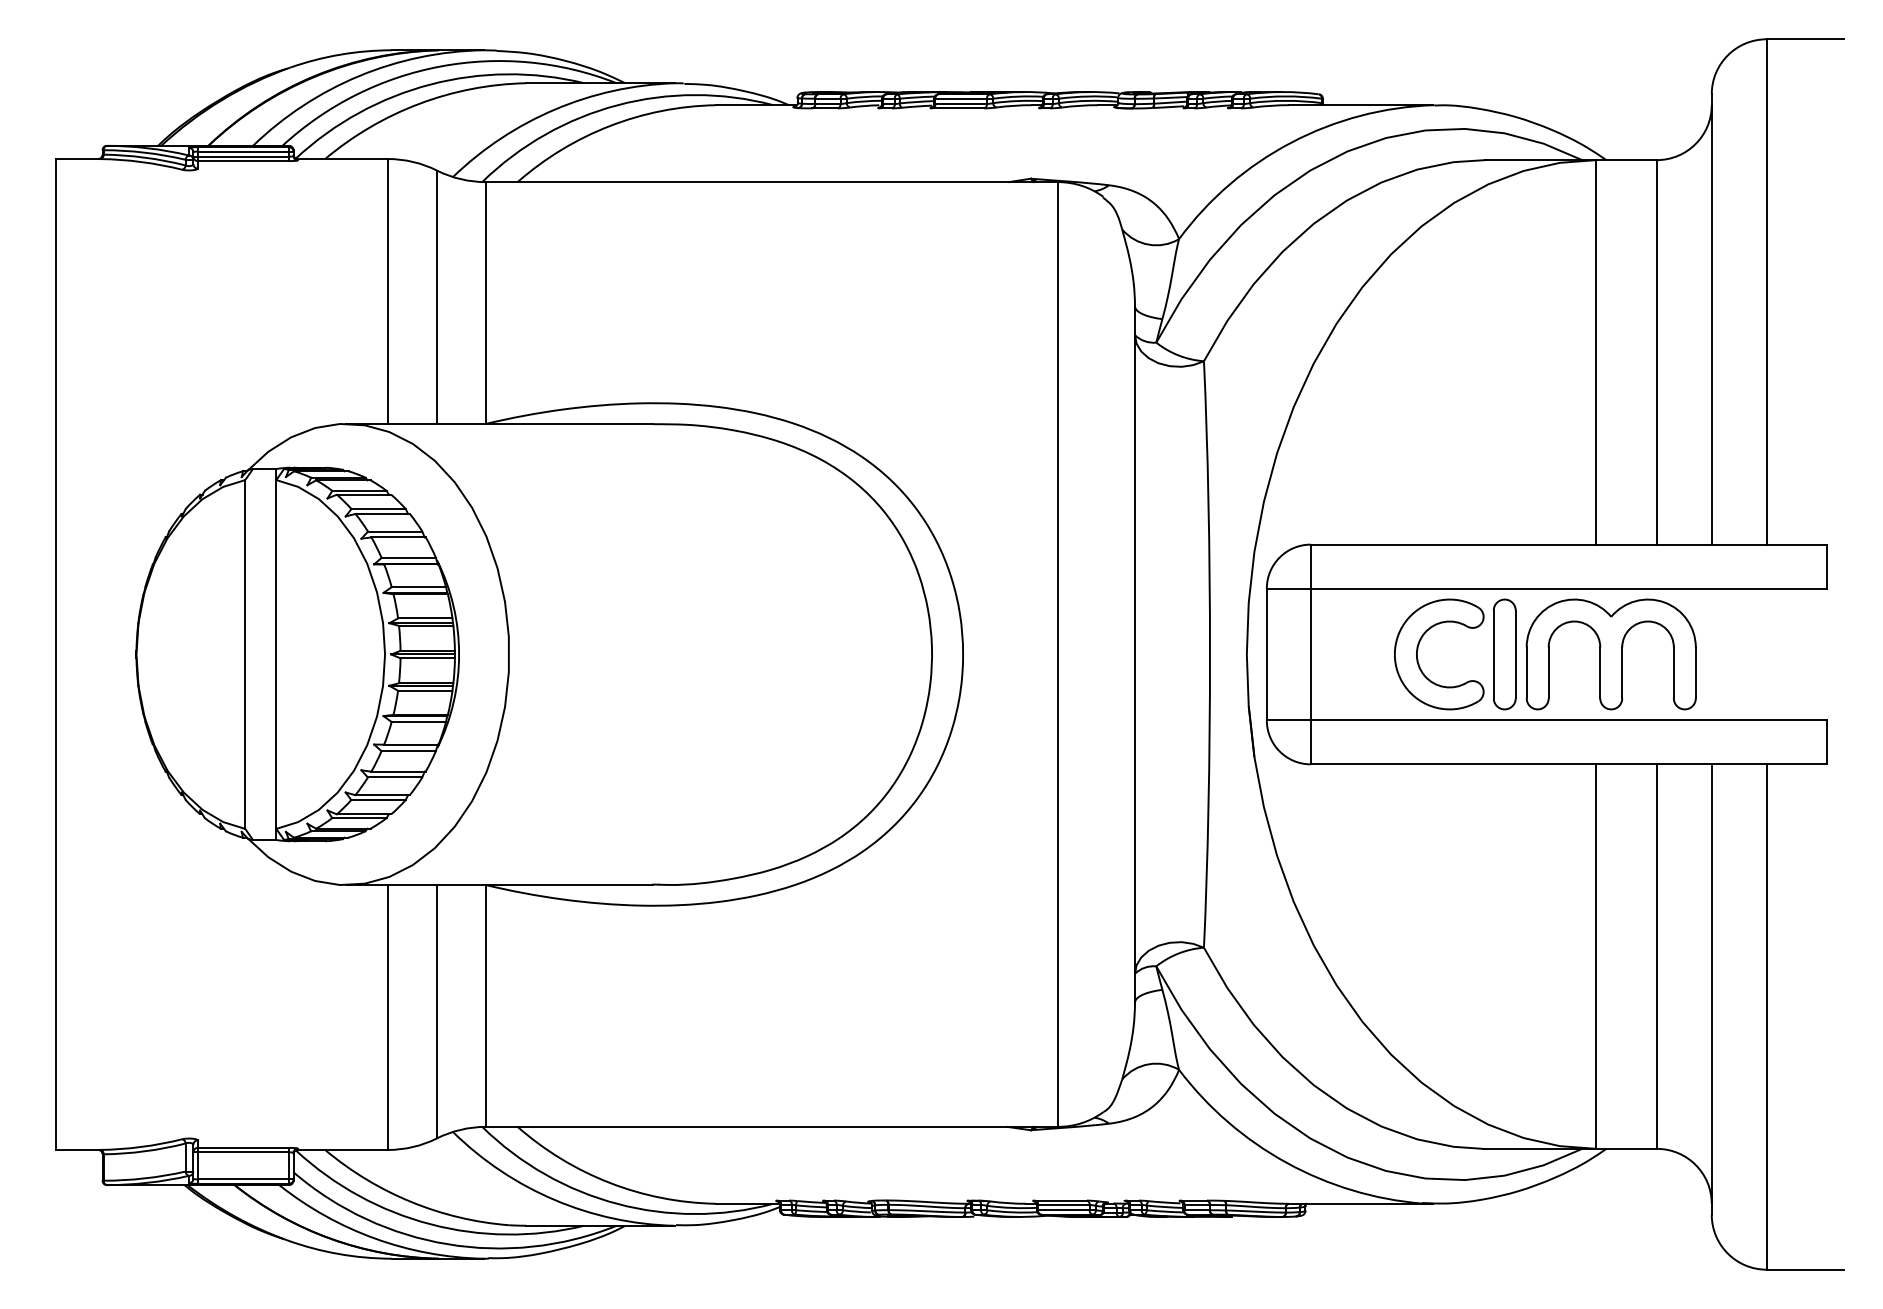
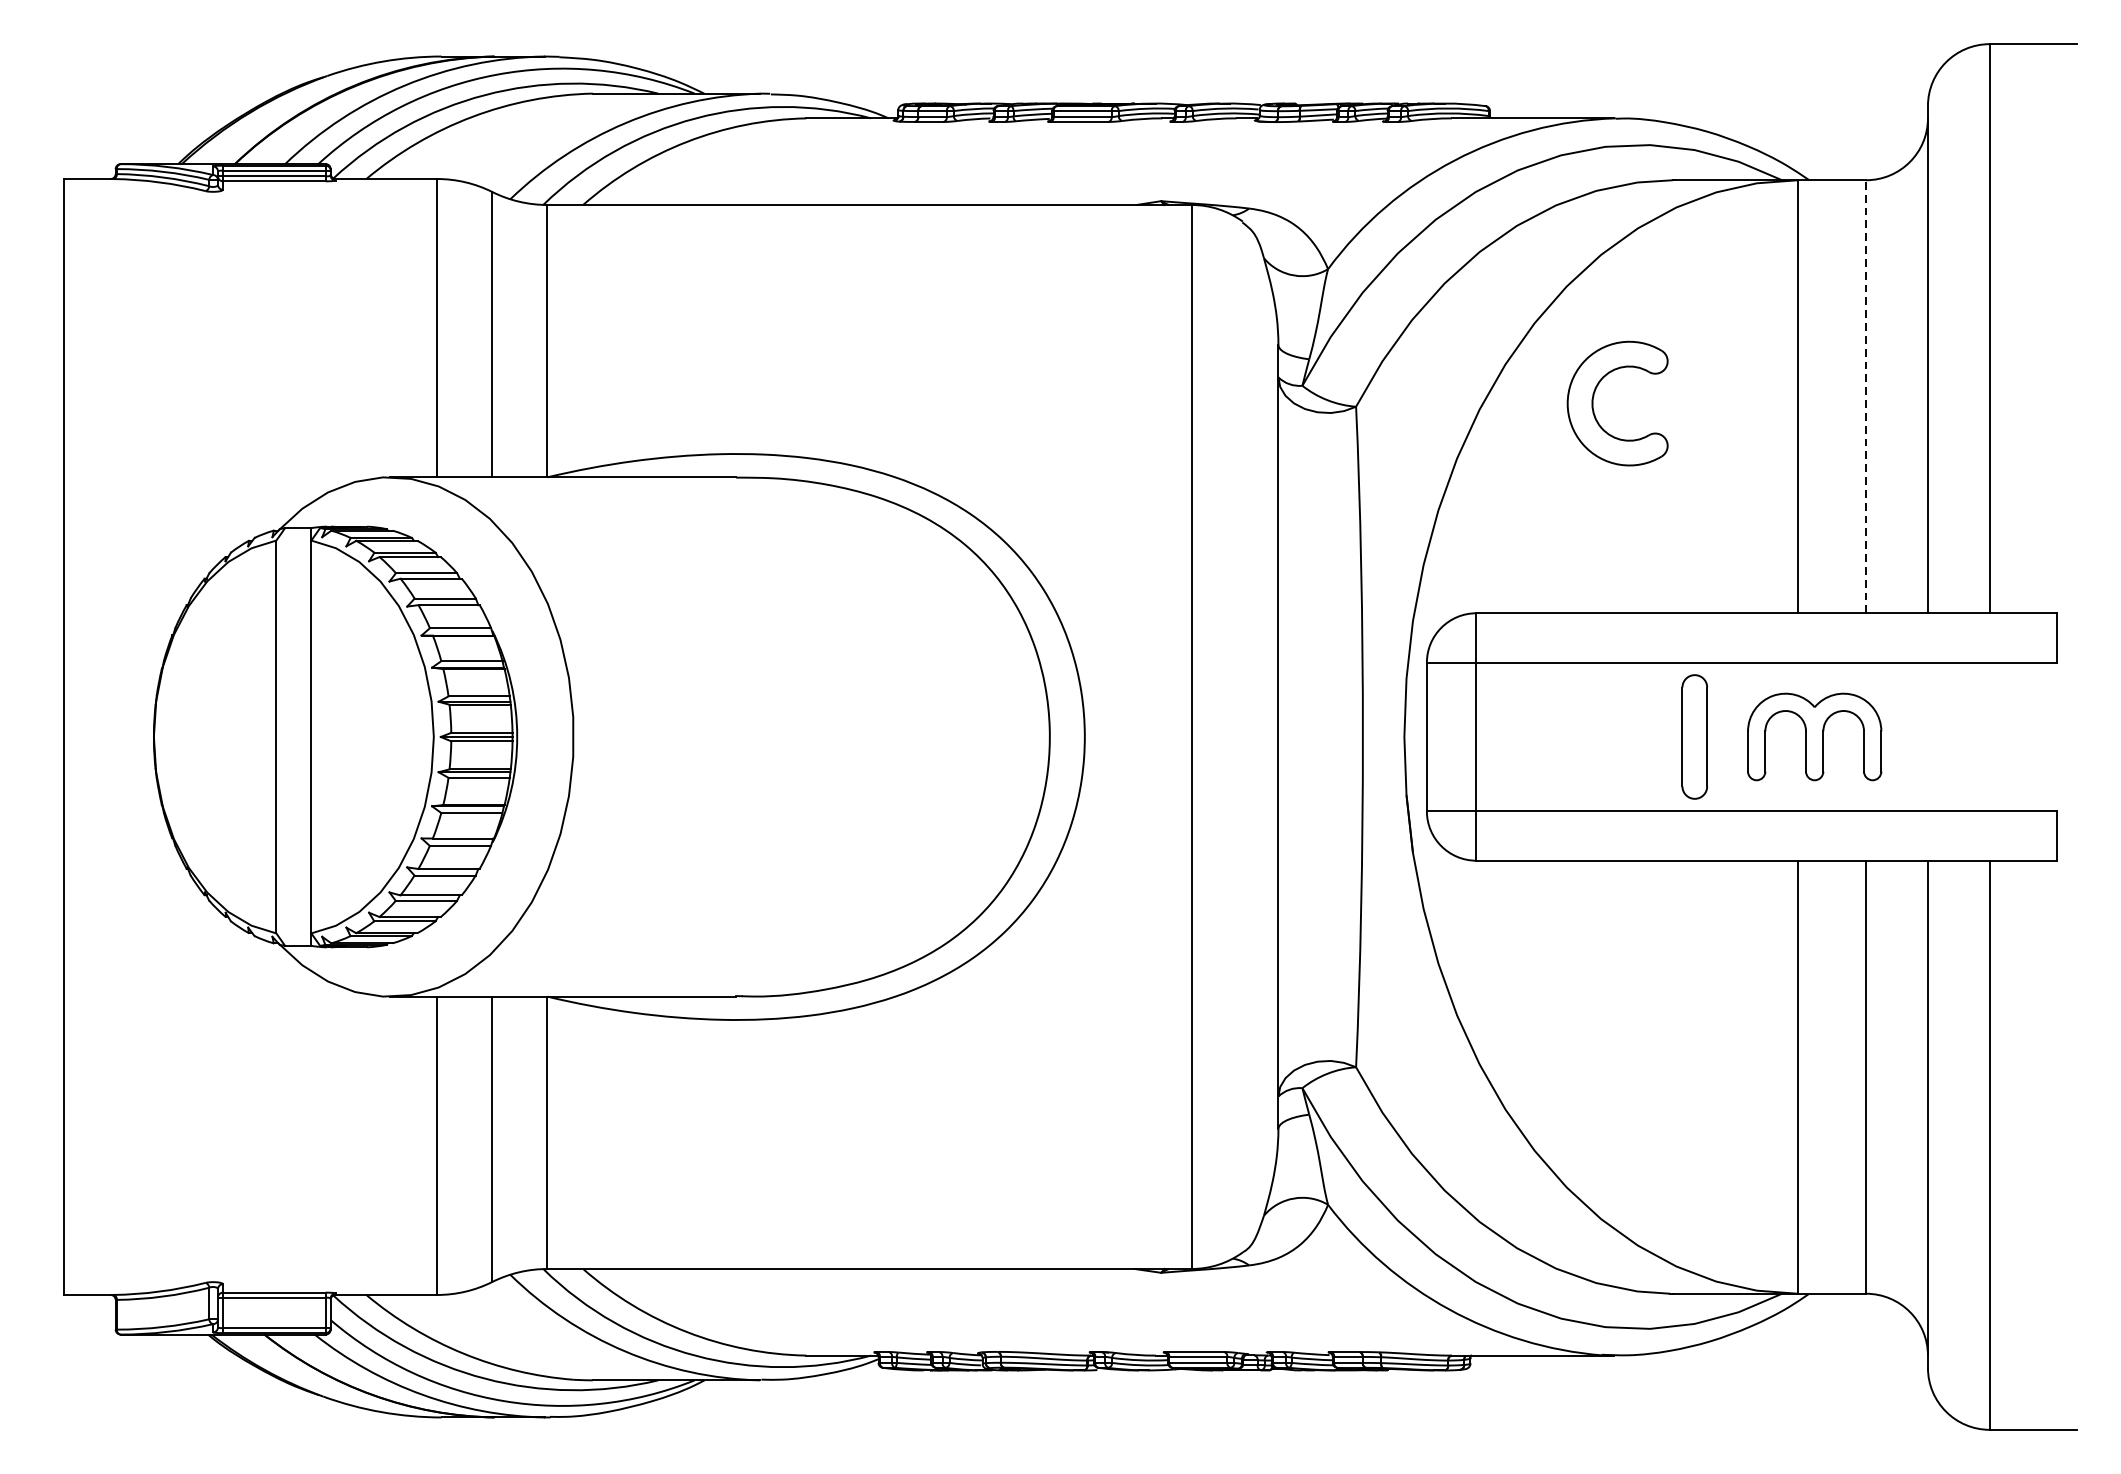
line: (1656, 351) -> (1865, 395), solid -> dashed
part: (1418, 649) -> (1594, 398), moved
part: (1610, 654) -> (1813, 737), size x0.7

